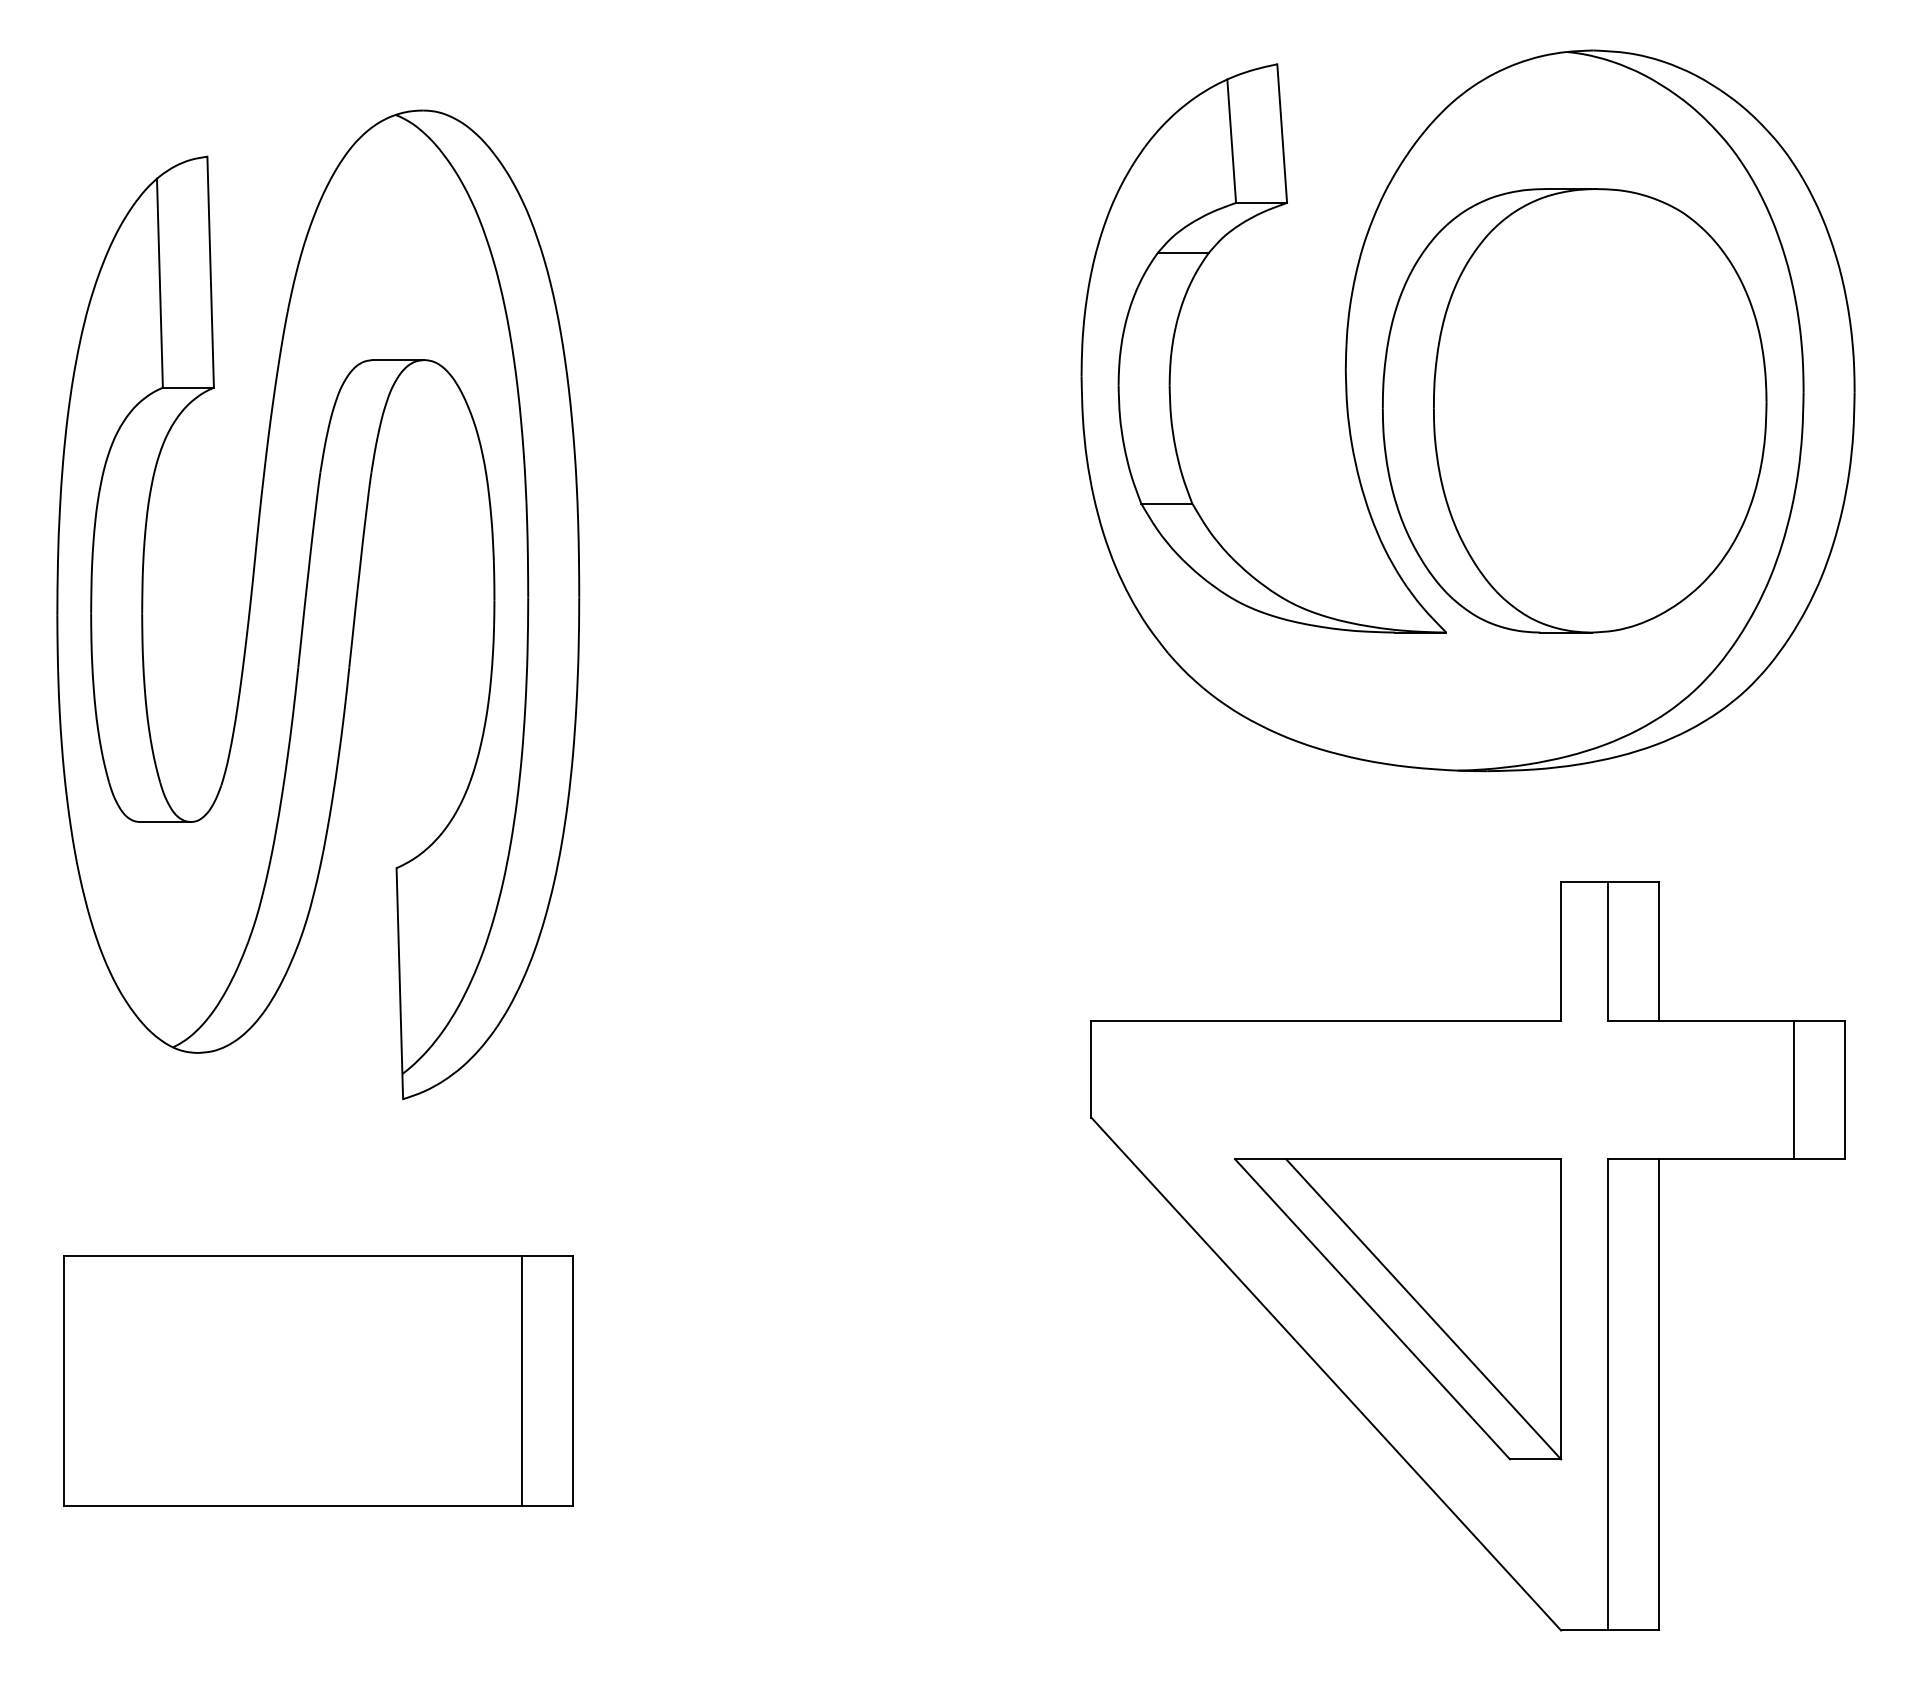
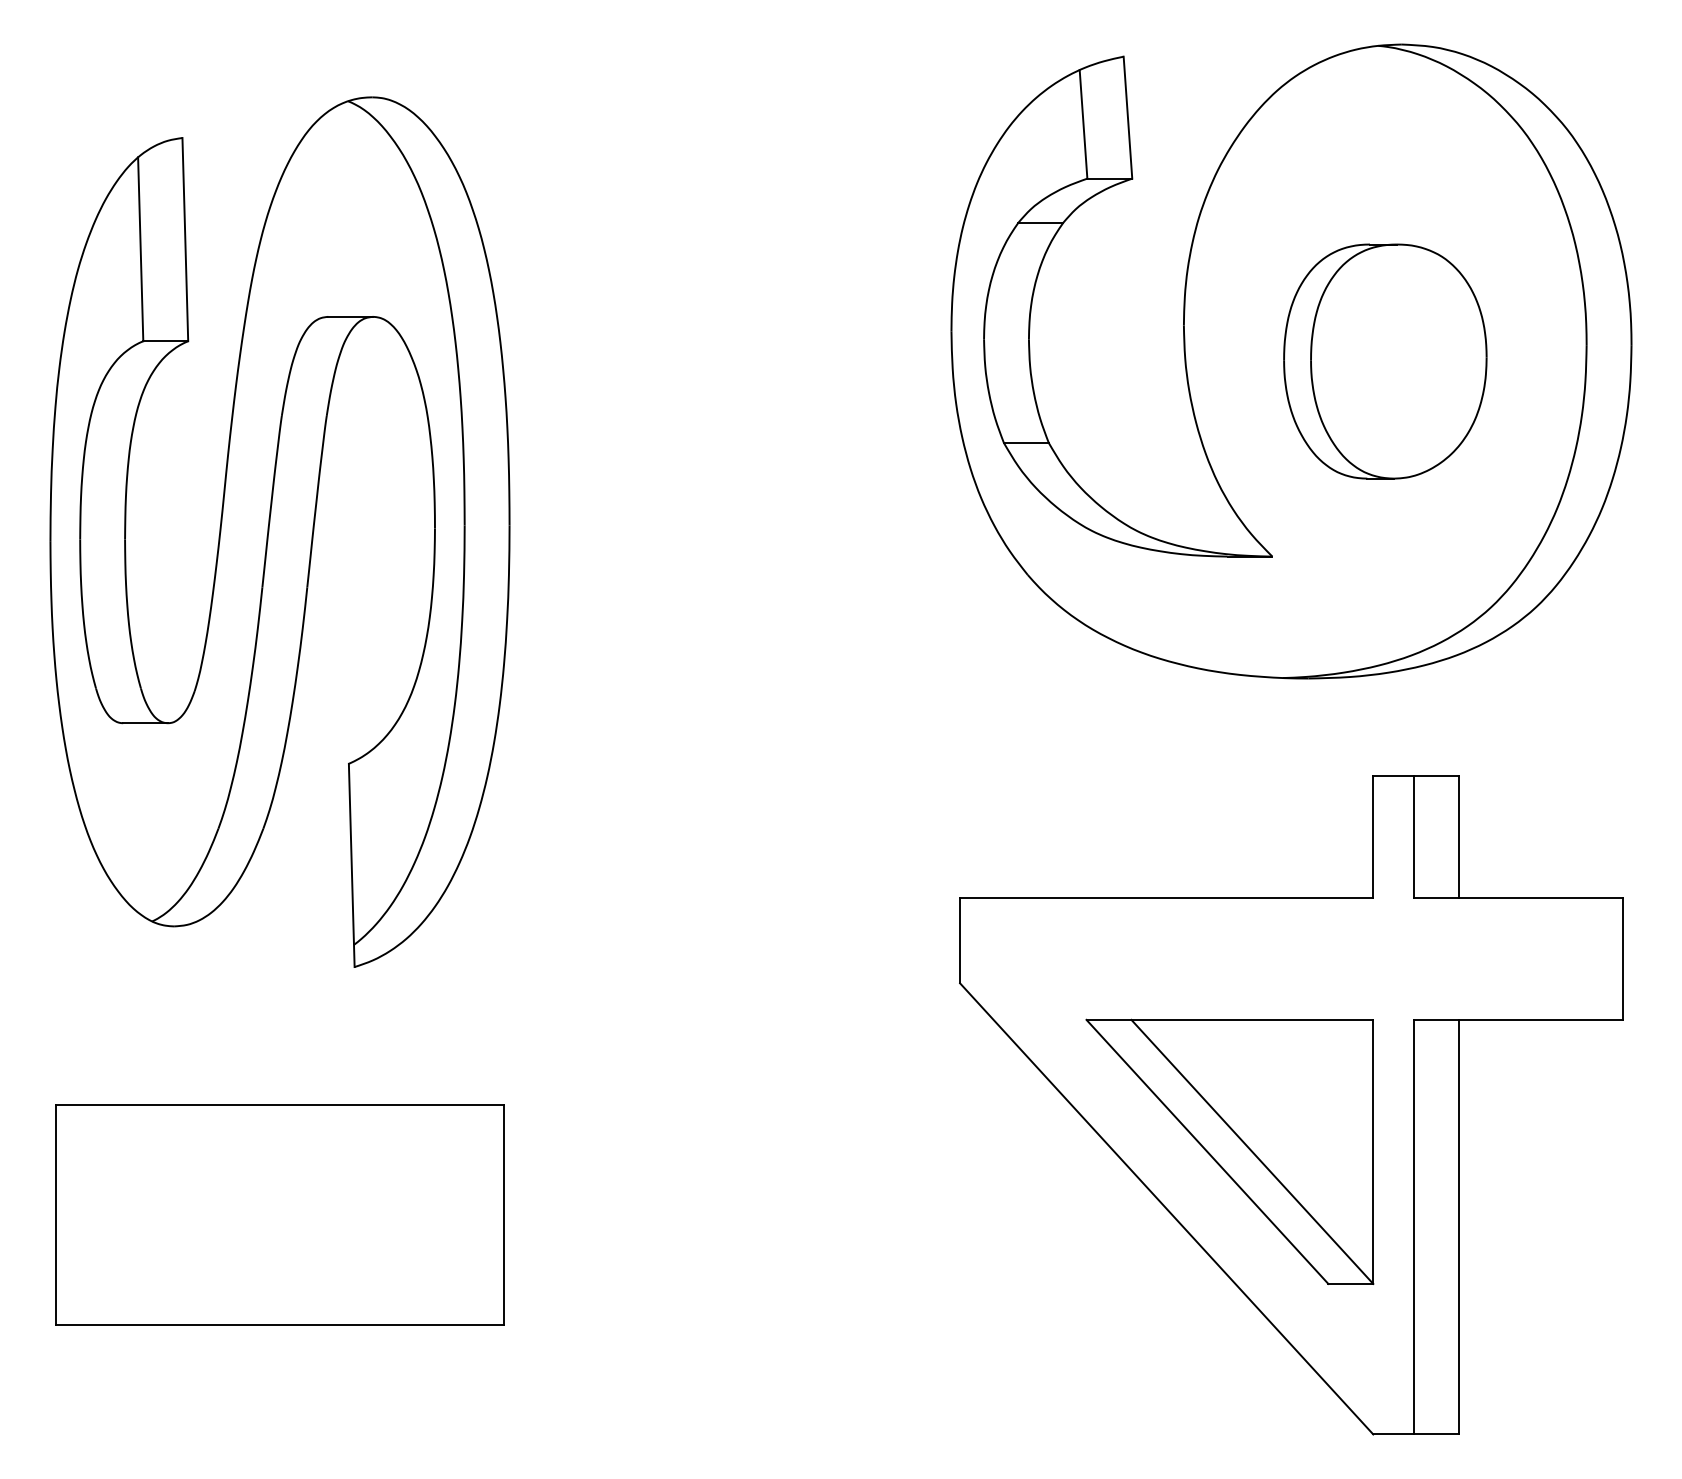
part: (1574, 410) -> (1385, 361), size x0.6
line: (1793, 1089) -> (1577, 958), removed
line: (521, 1380) -> (458, 1214), removed

